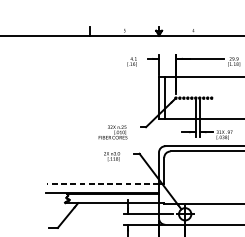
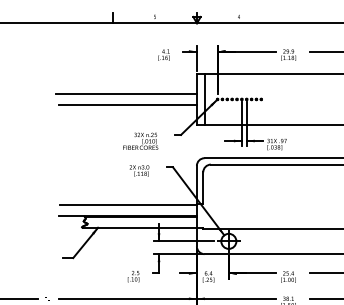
line: (100, 93) -> (125, 93), added
line: (102, 103) -> (127, 105), added
line: (103, 184) -> (128, 204), dashed -> solid

